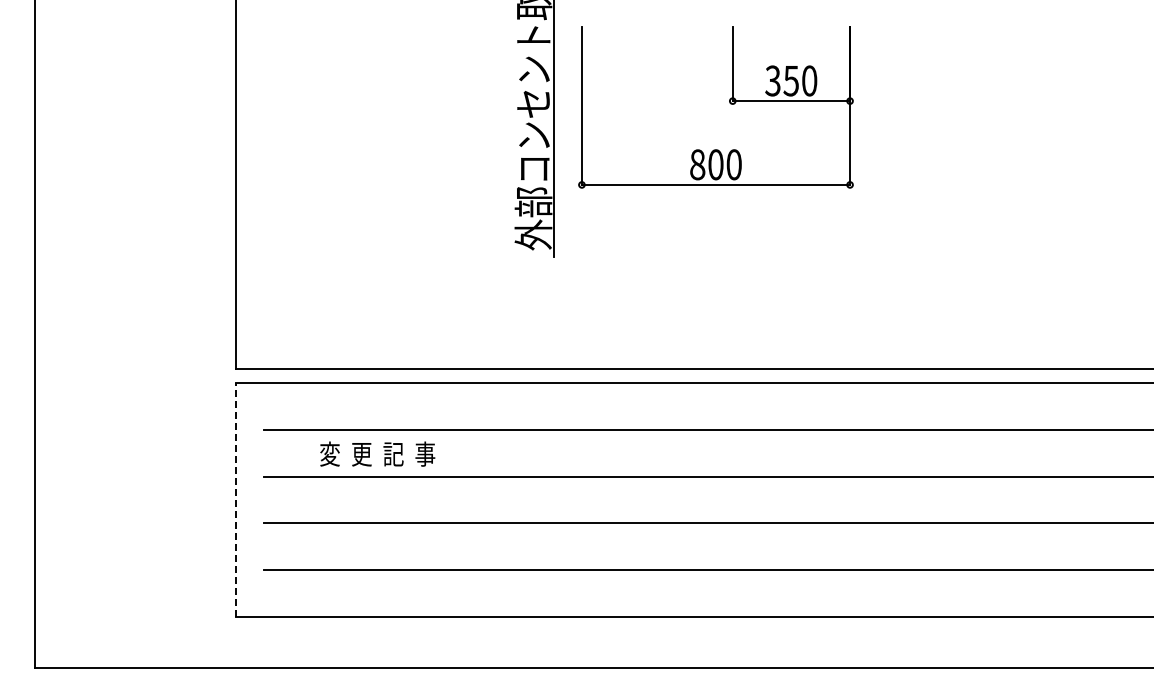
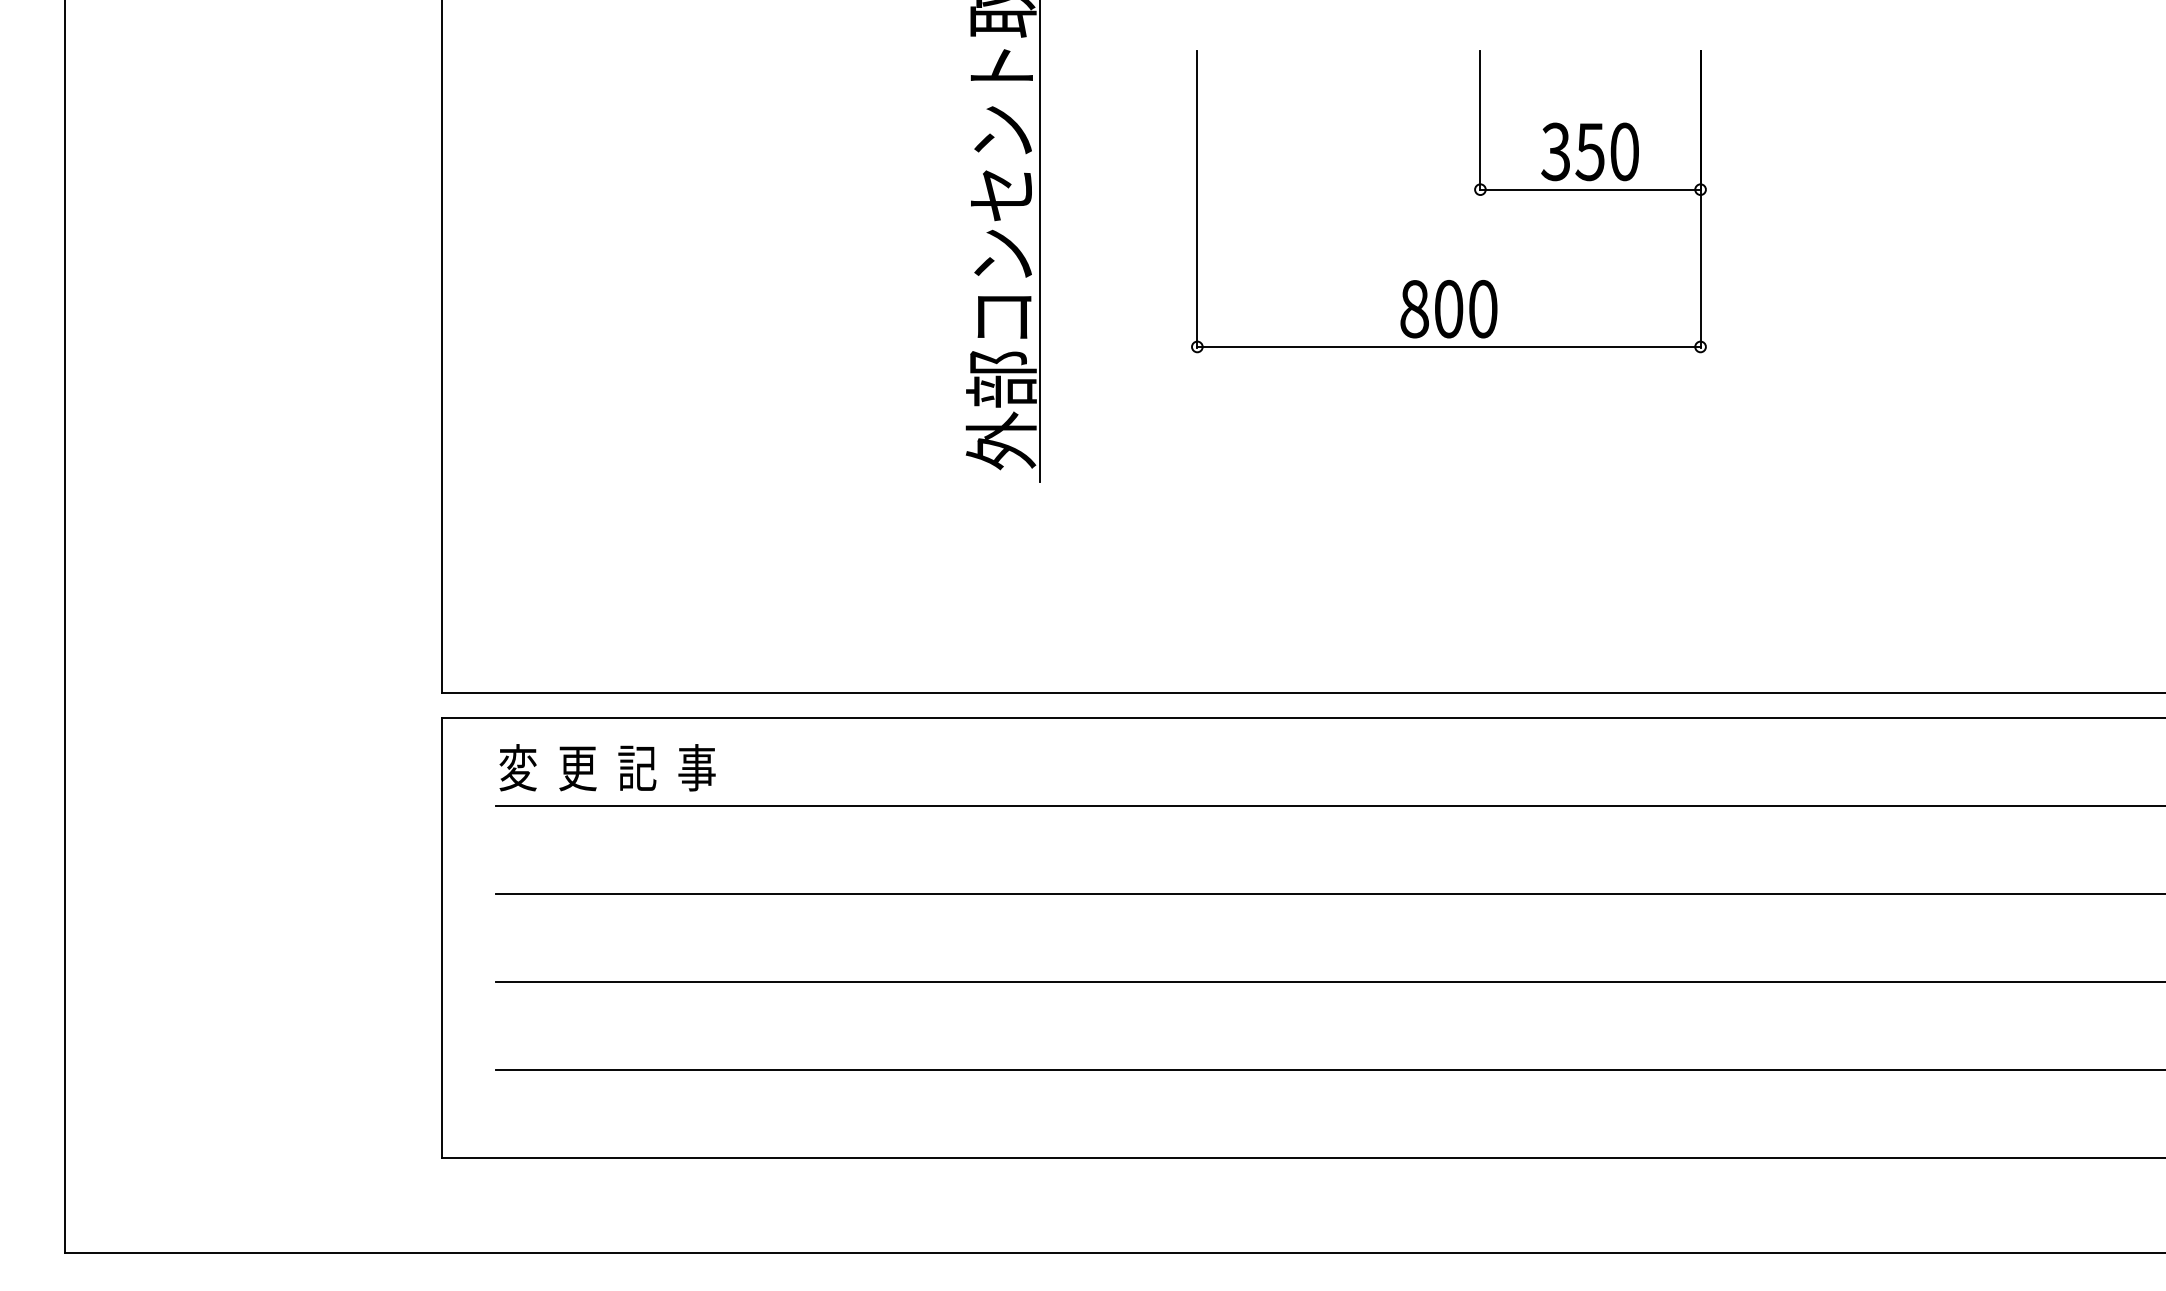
part: (729, 103) -> (1474, 194), moved
text: (377, 453) -> (607, 766), moved
line: (235, 499) -> (442, 937), dashed -> solid

